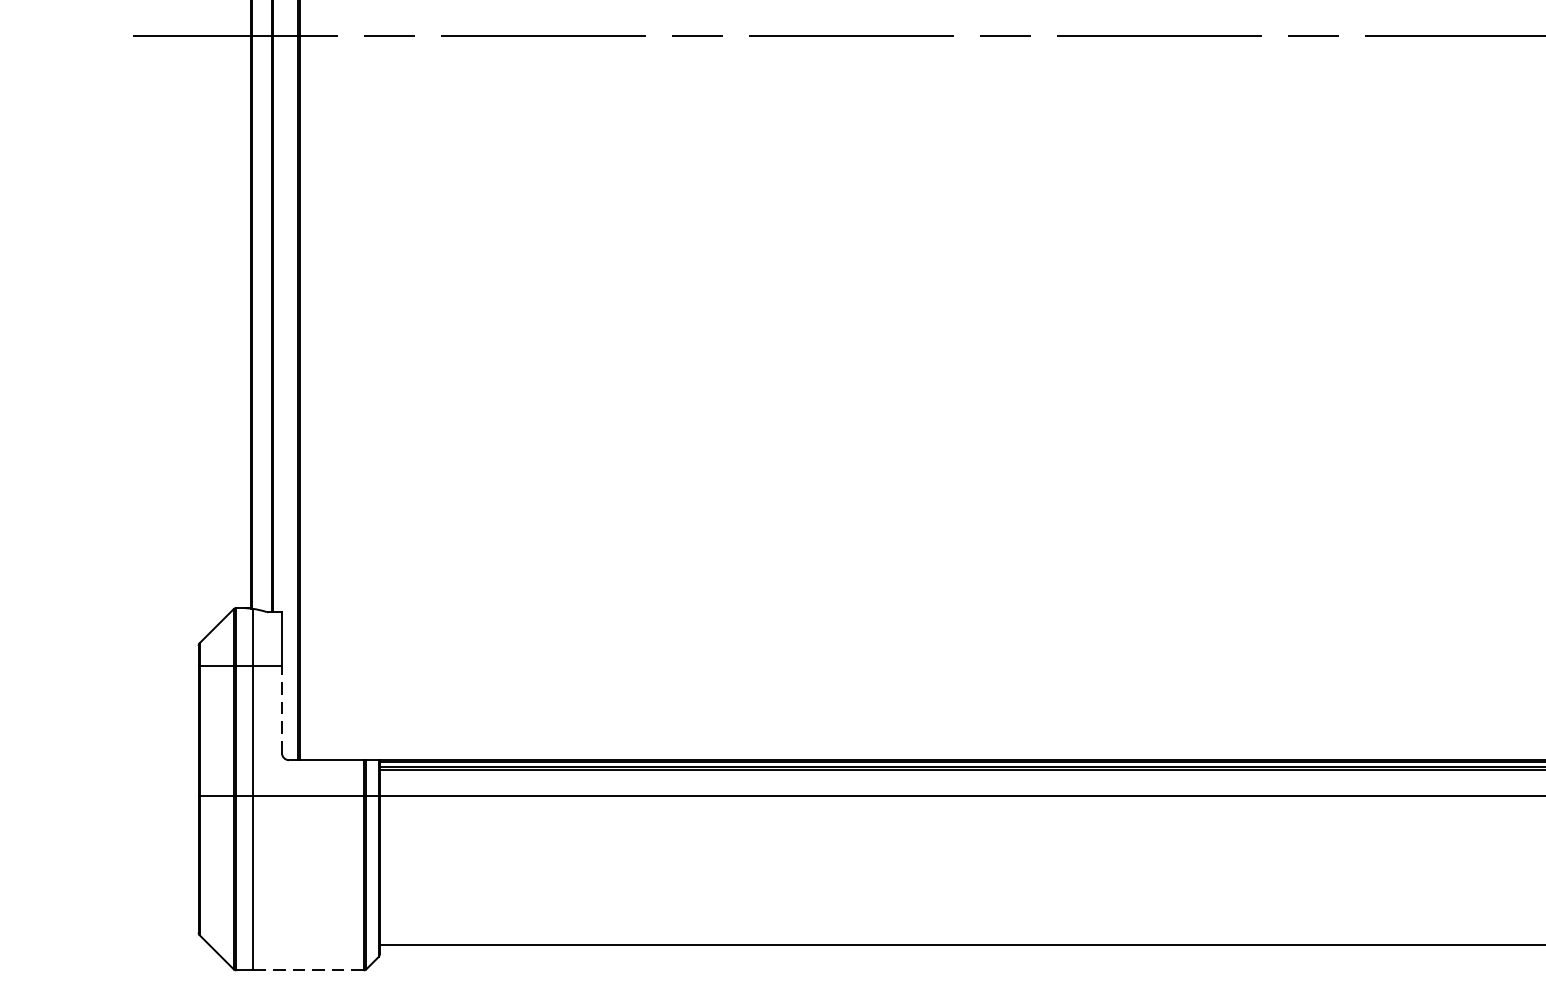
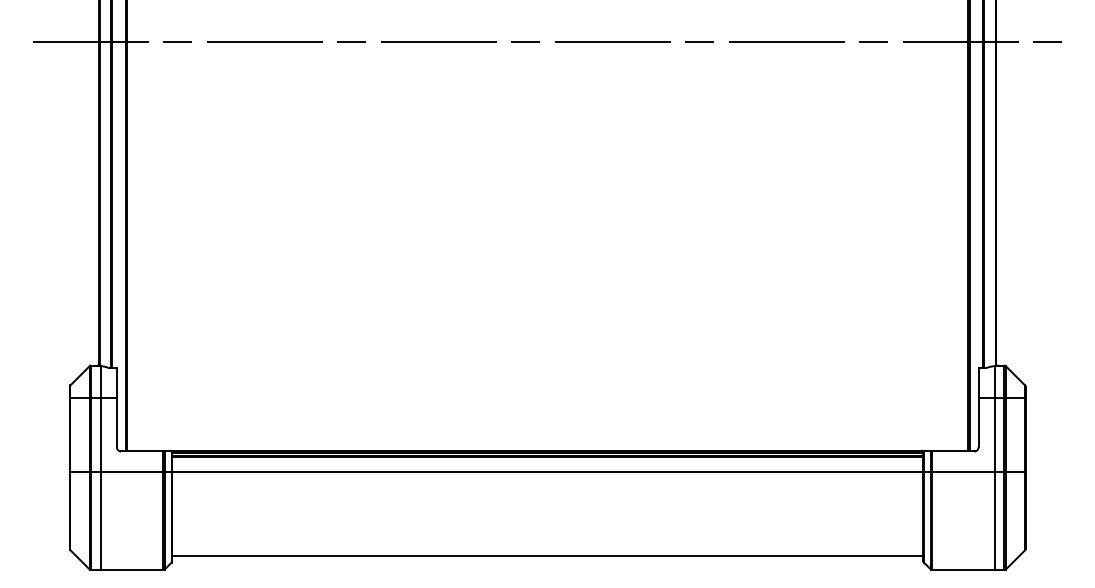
line: (281, 708) -> (116, 422), dashed -> solid
line: (307, 970) -> (131, 570), dashed -> solid

